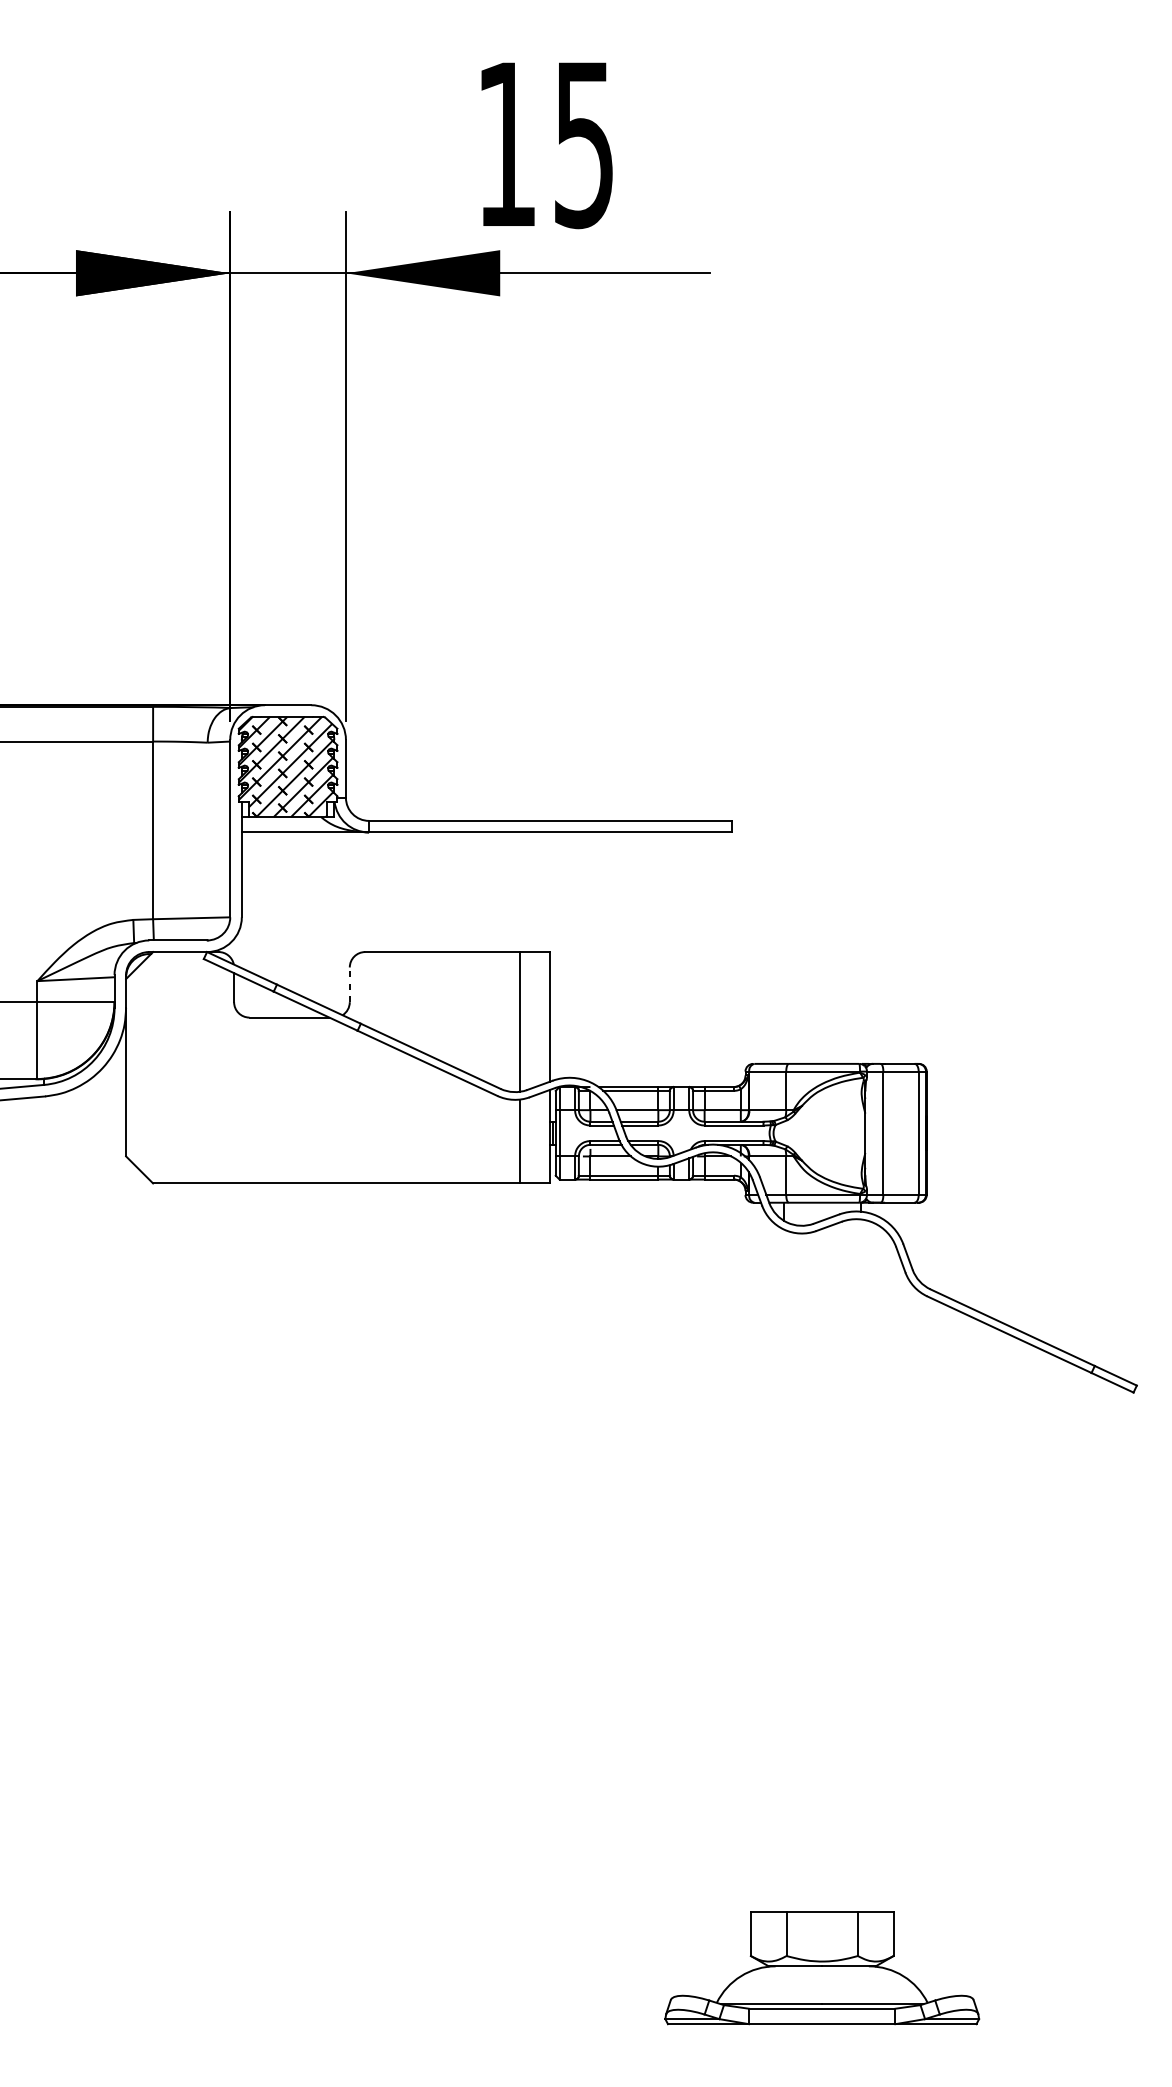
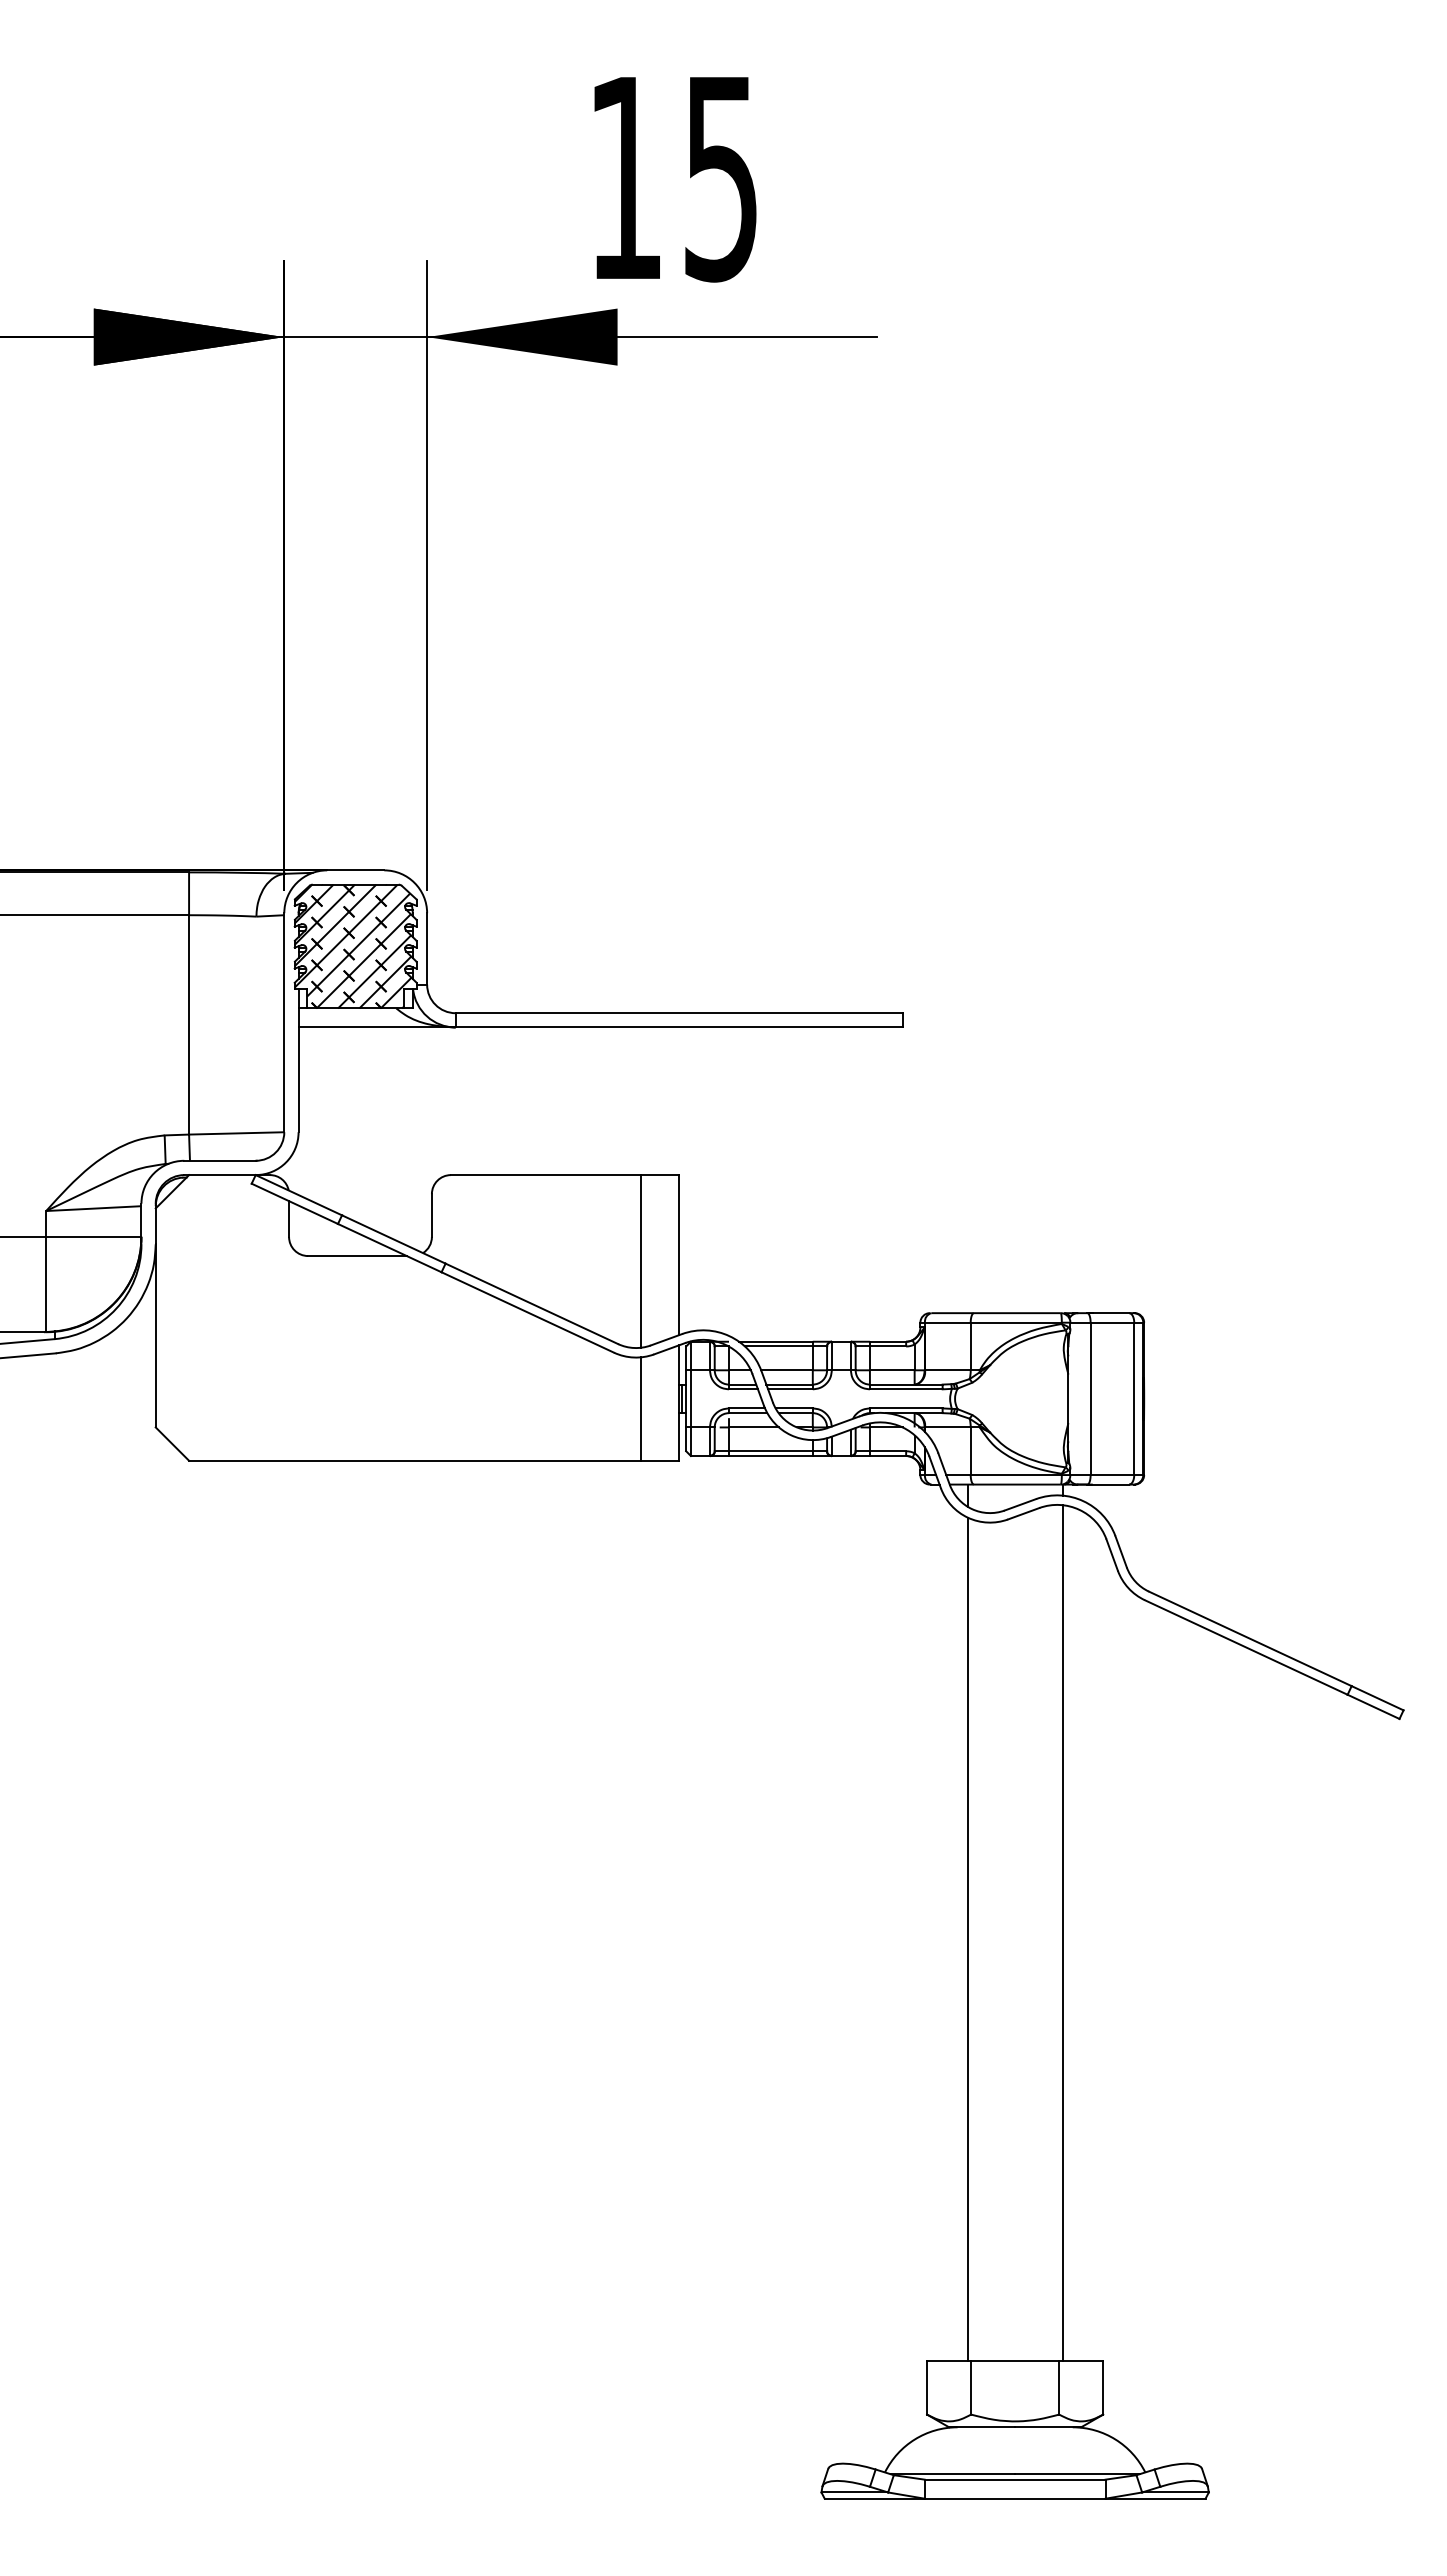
line: (349, 984) -> (431, 1215), dashed -> solid
line: (860, 1565) -> (1062, 1932), added
line: (783, 1570) -> (967, 1938), added

